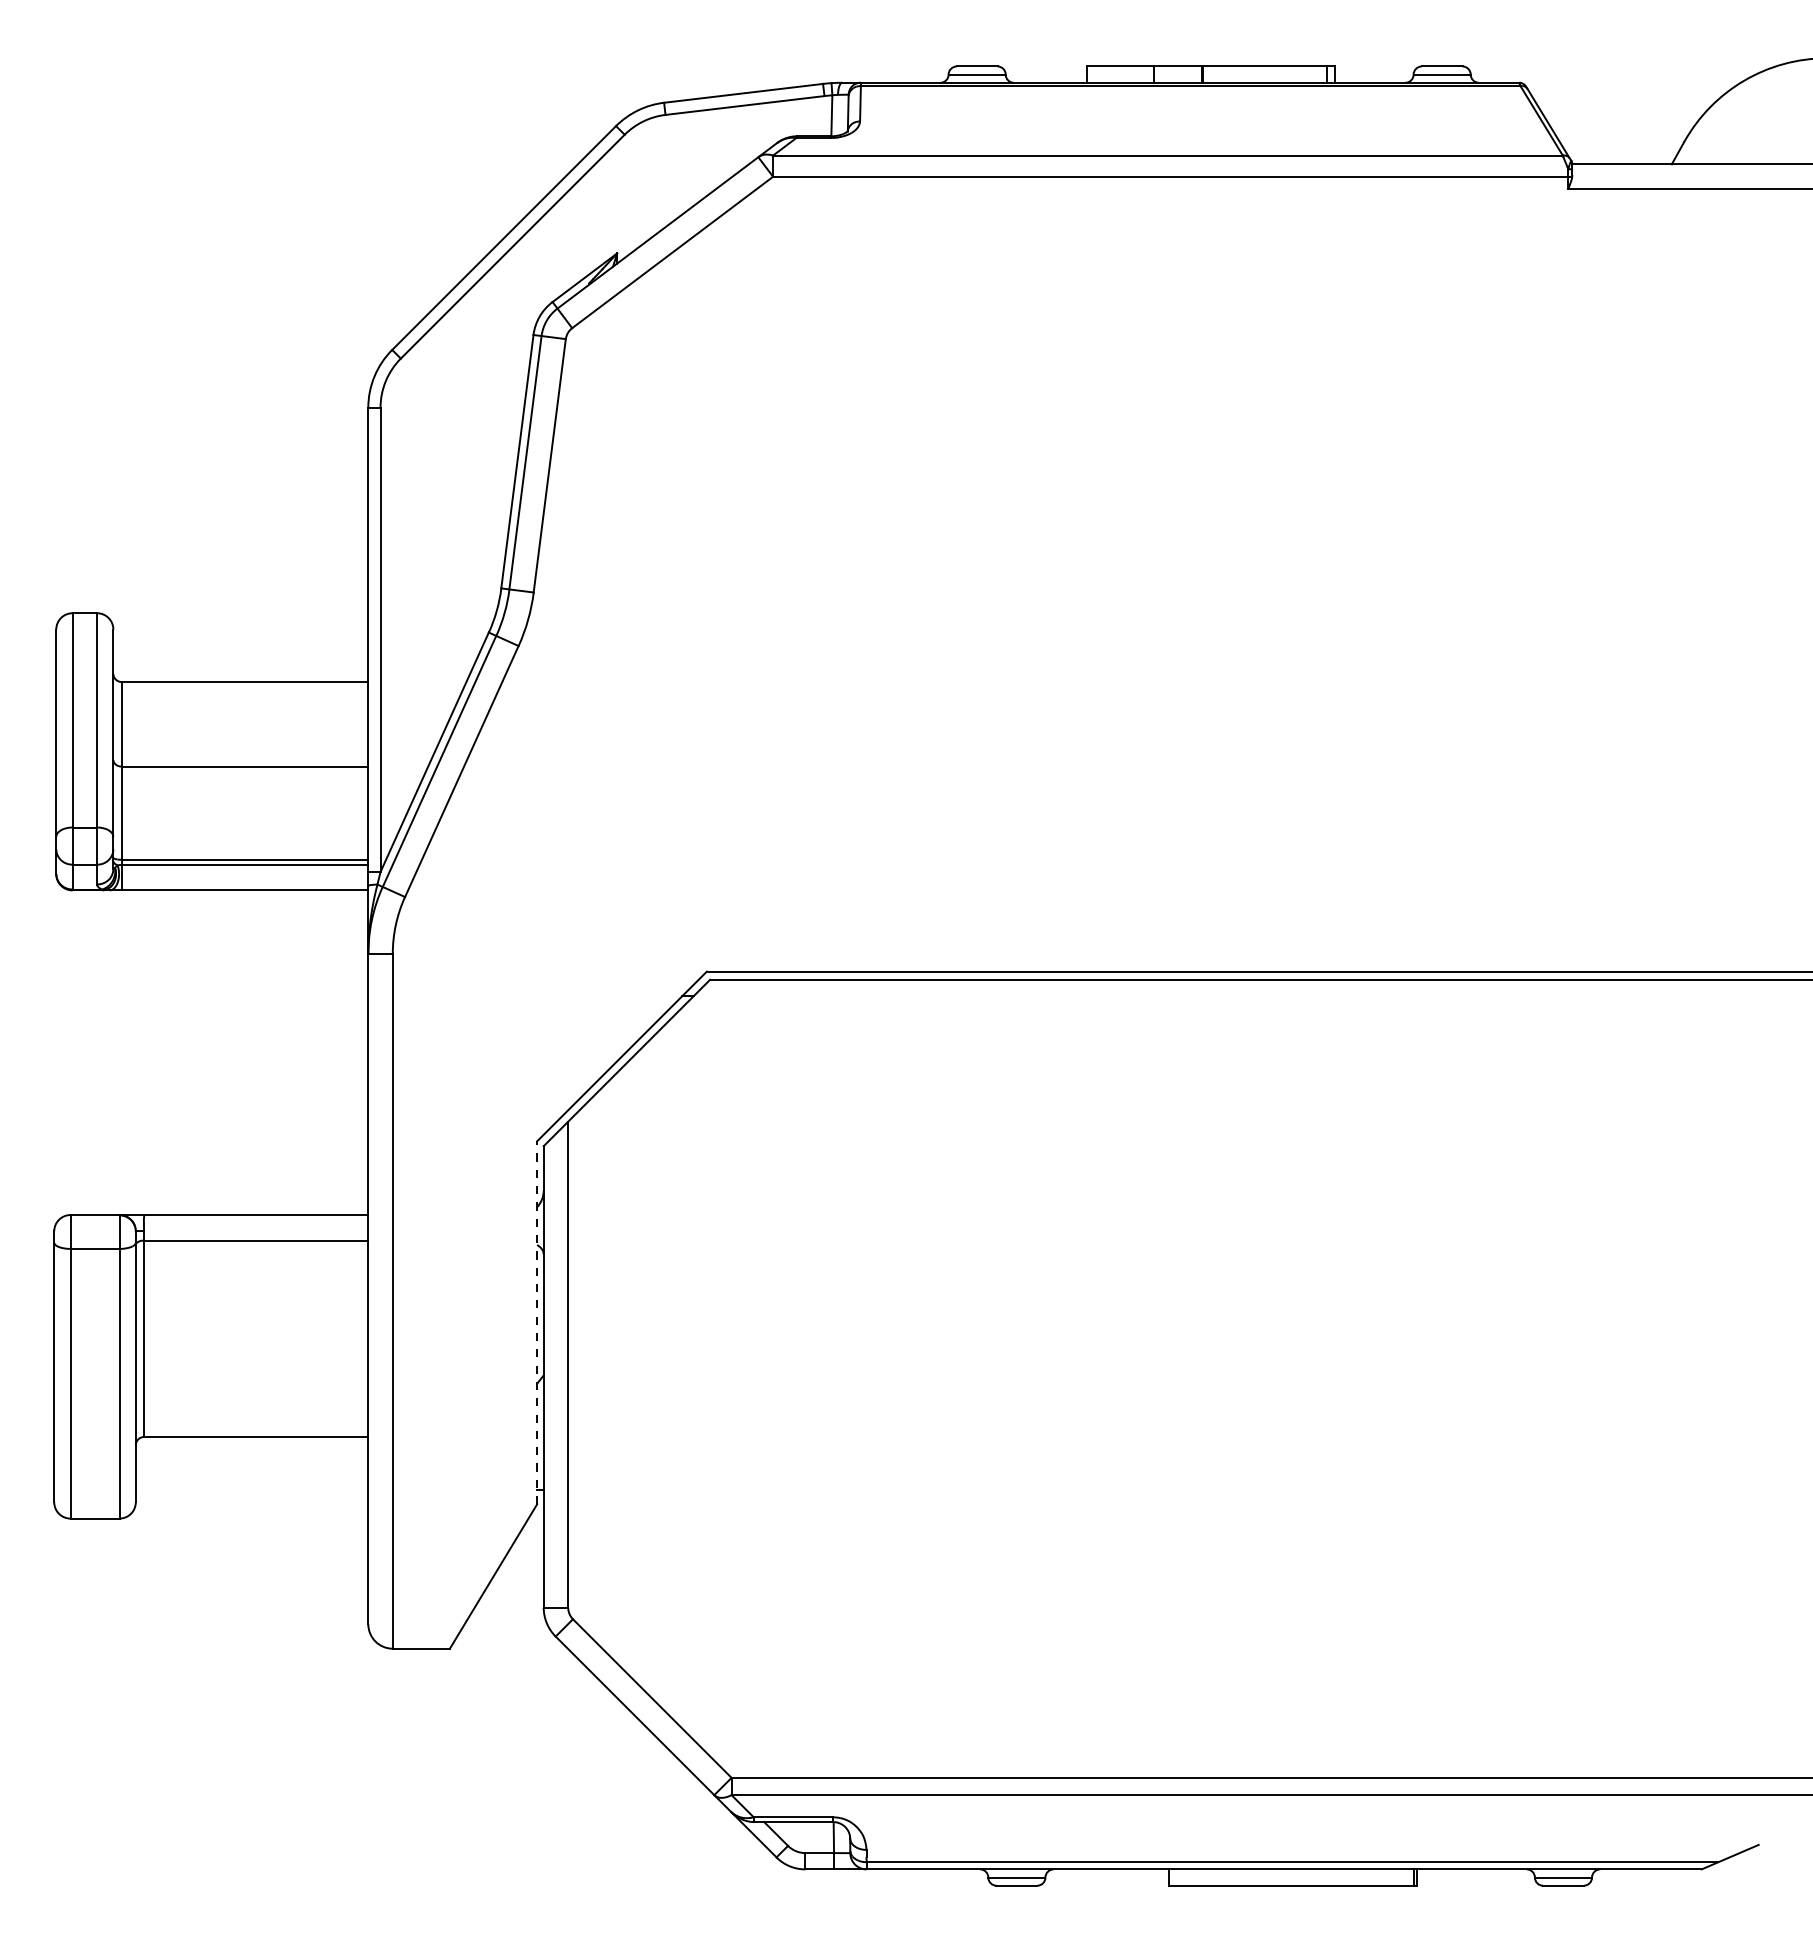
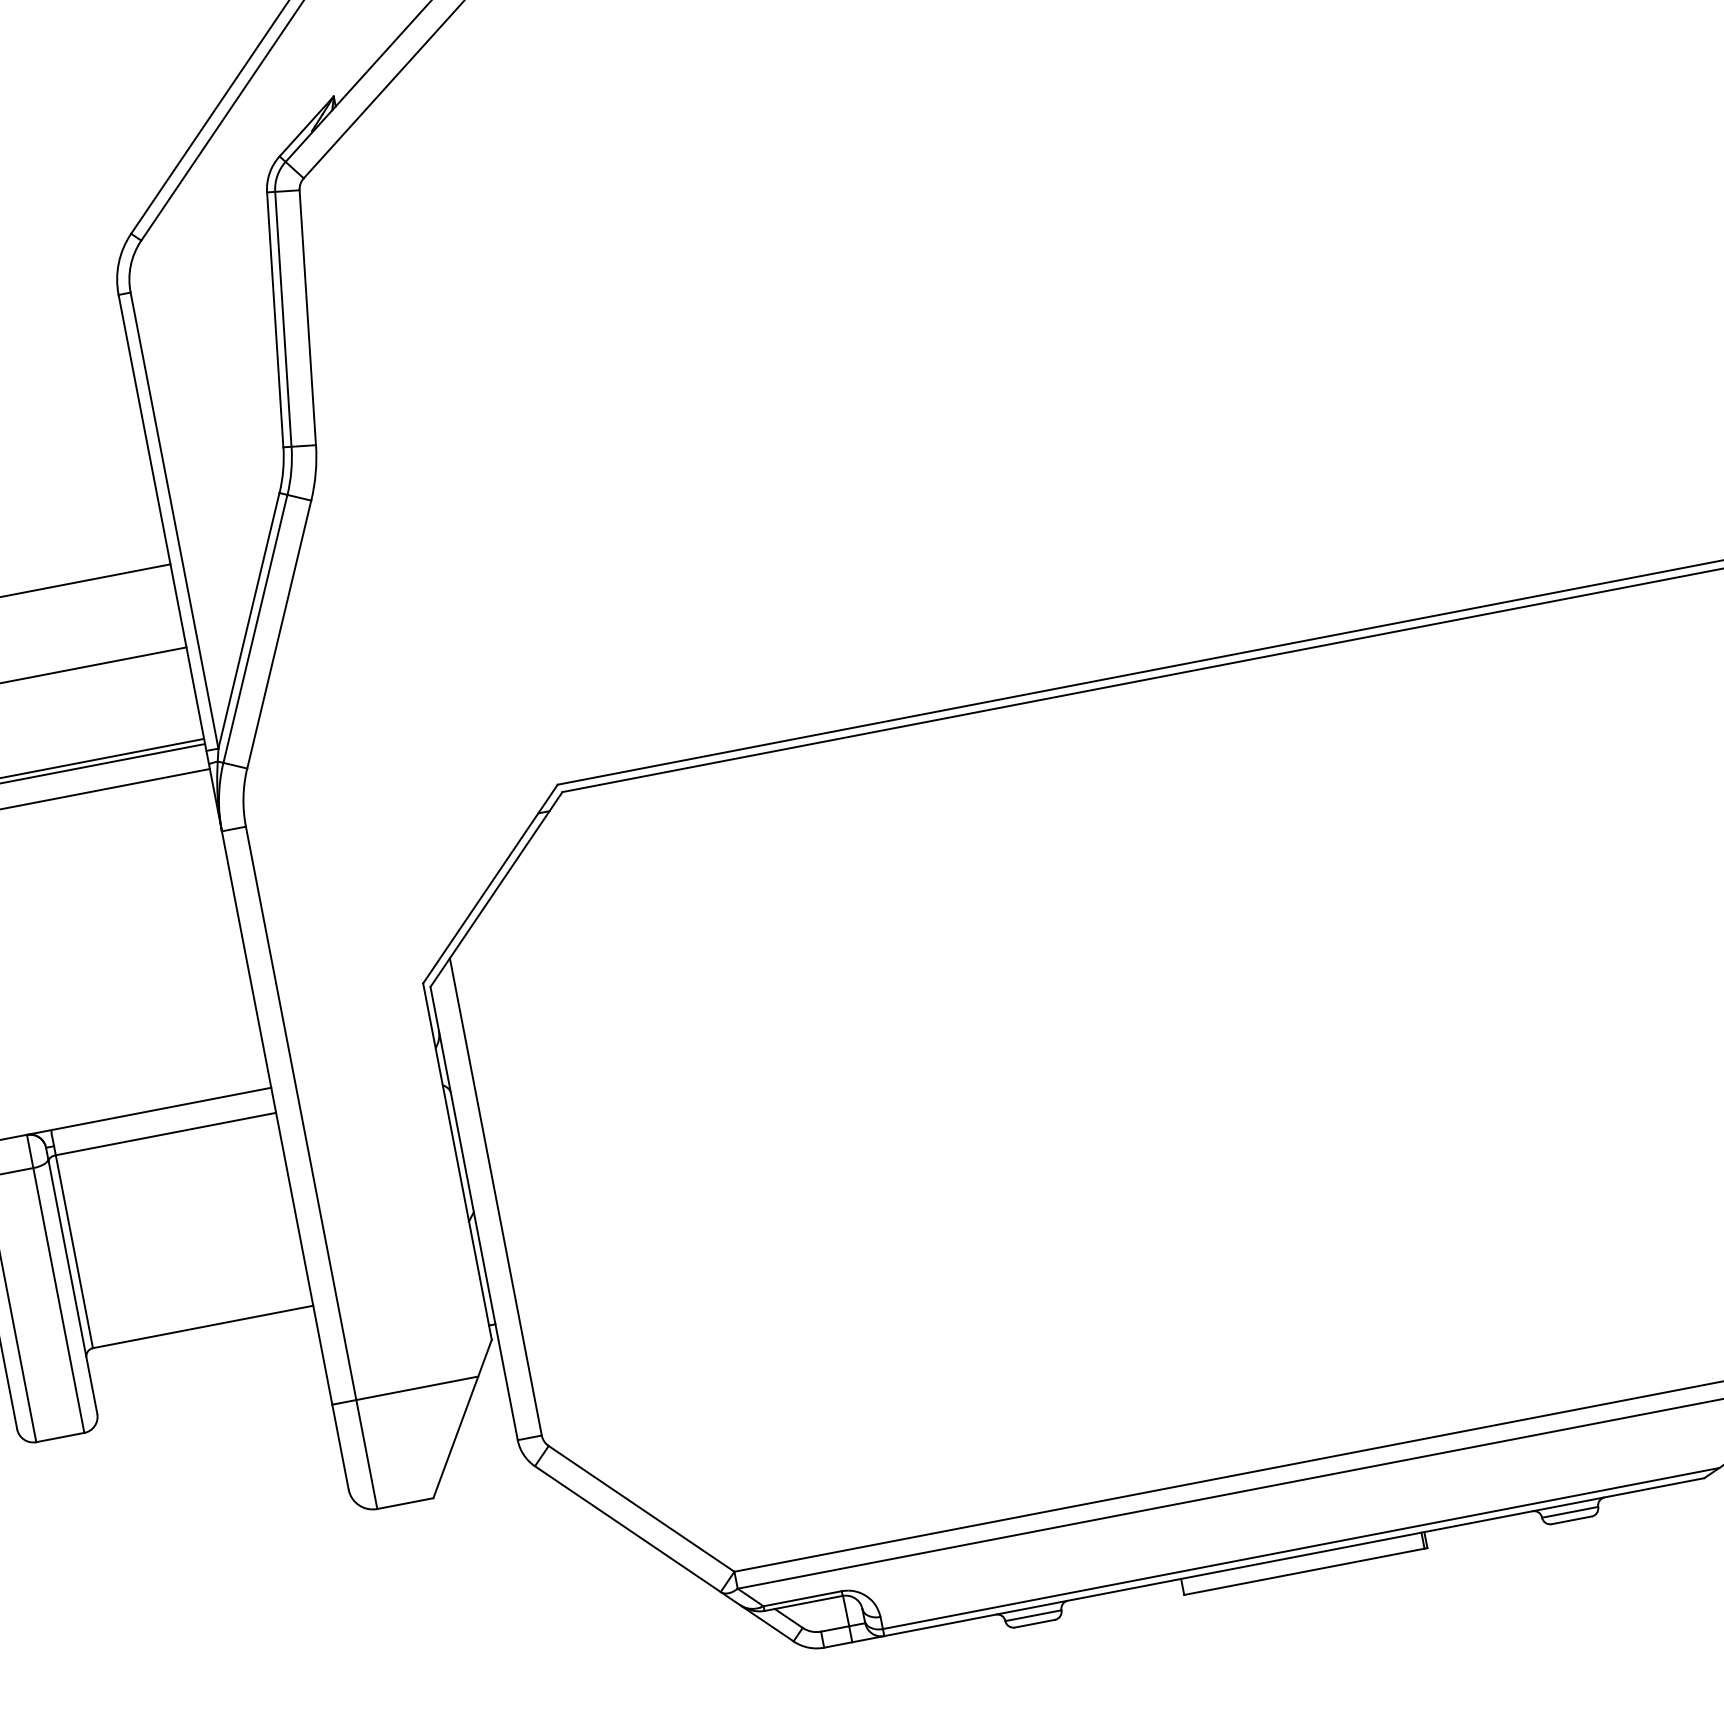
line: (537, 1322) -> (457, 1161), dashed -> solid
line: (442, 1537) -> (405, 1390), added

